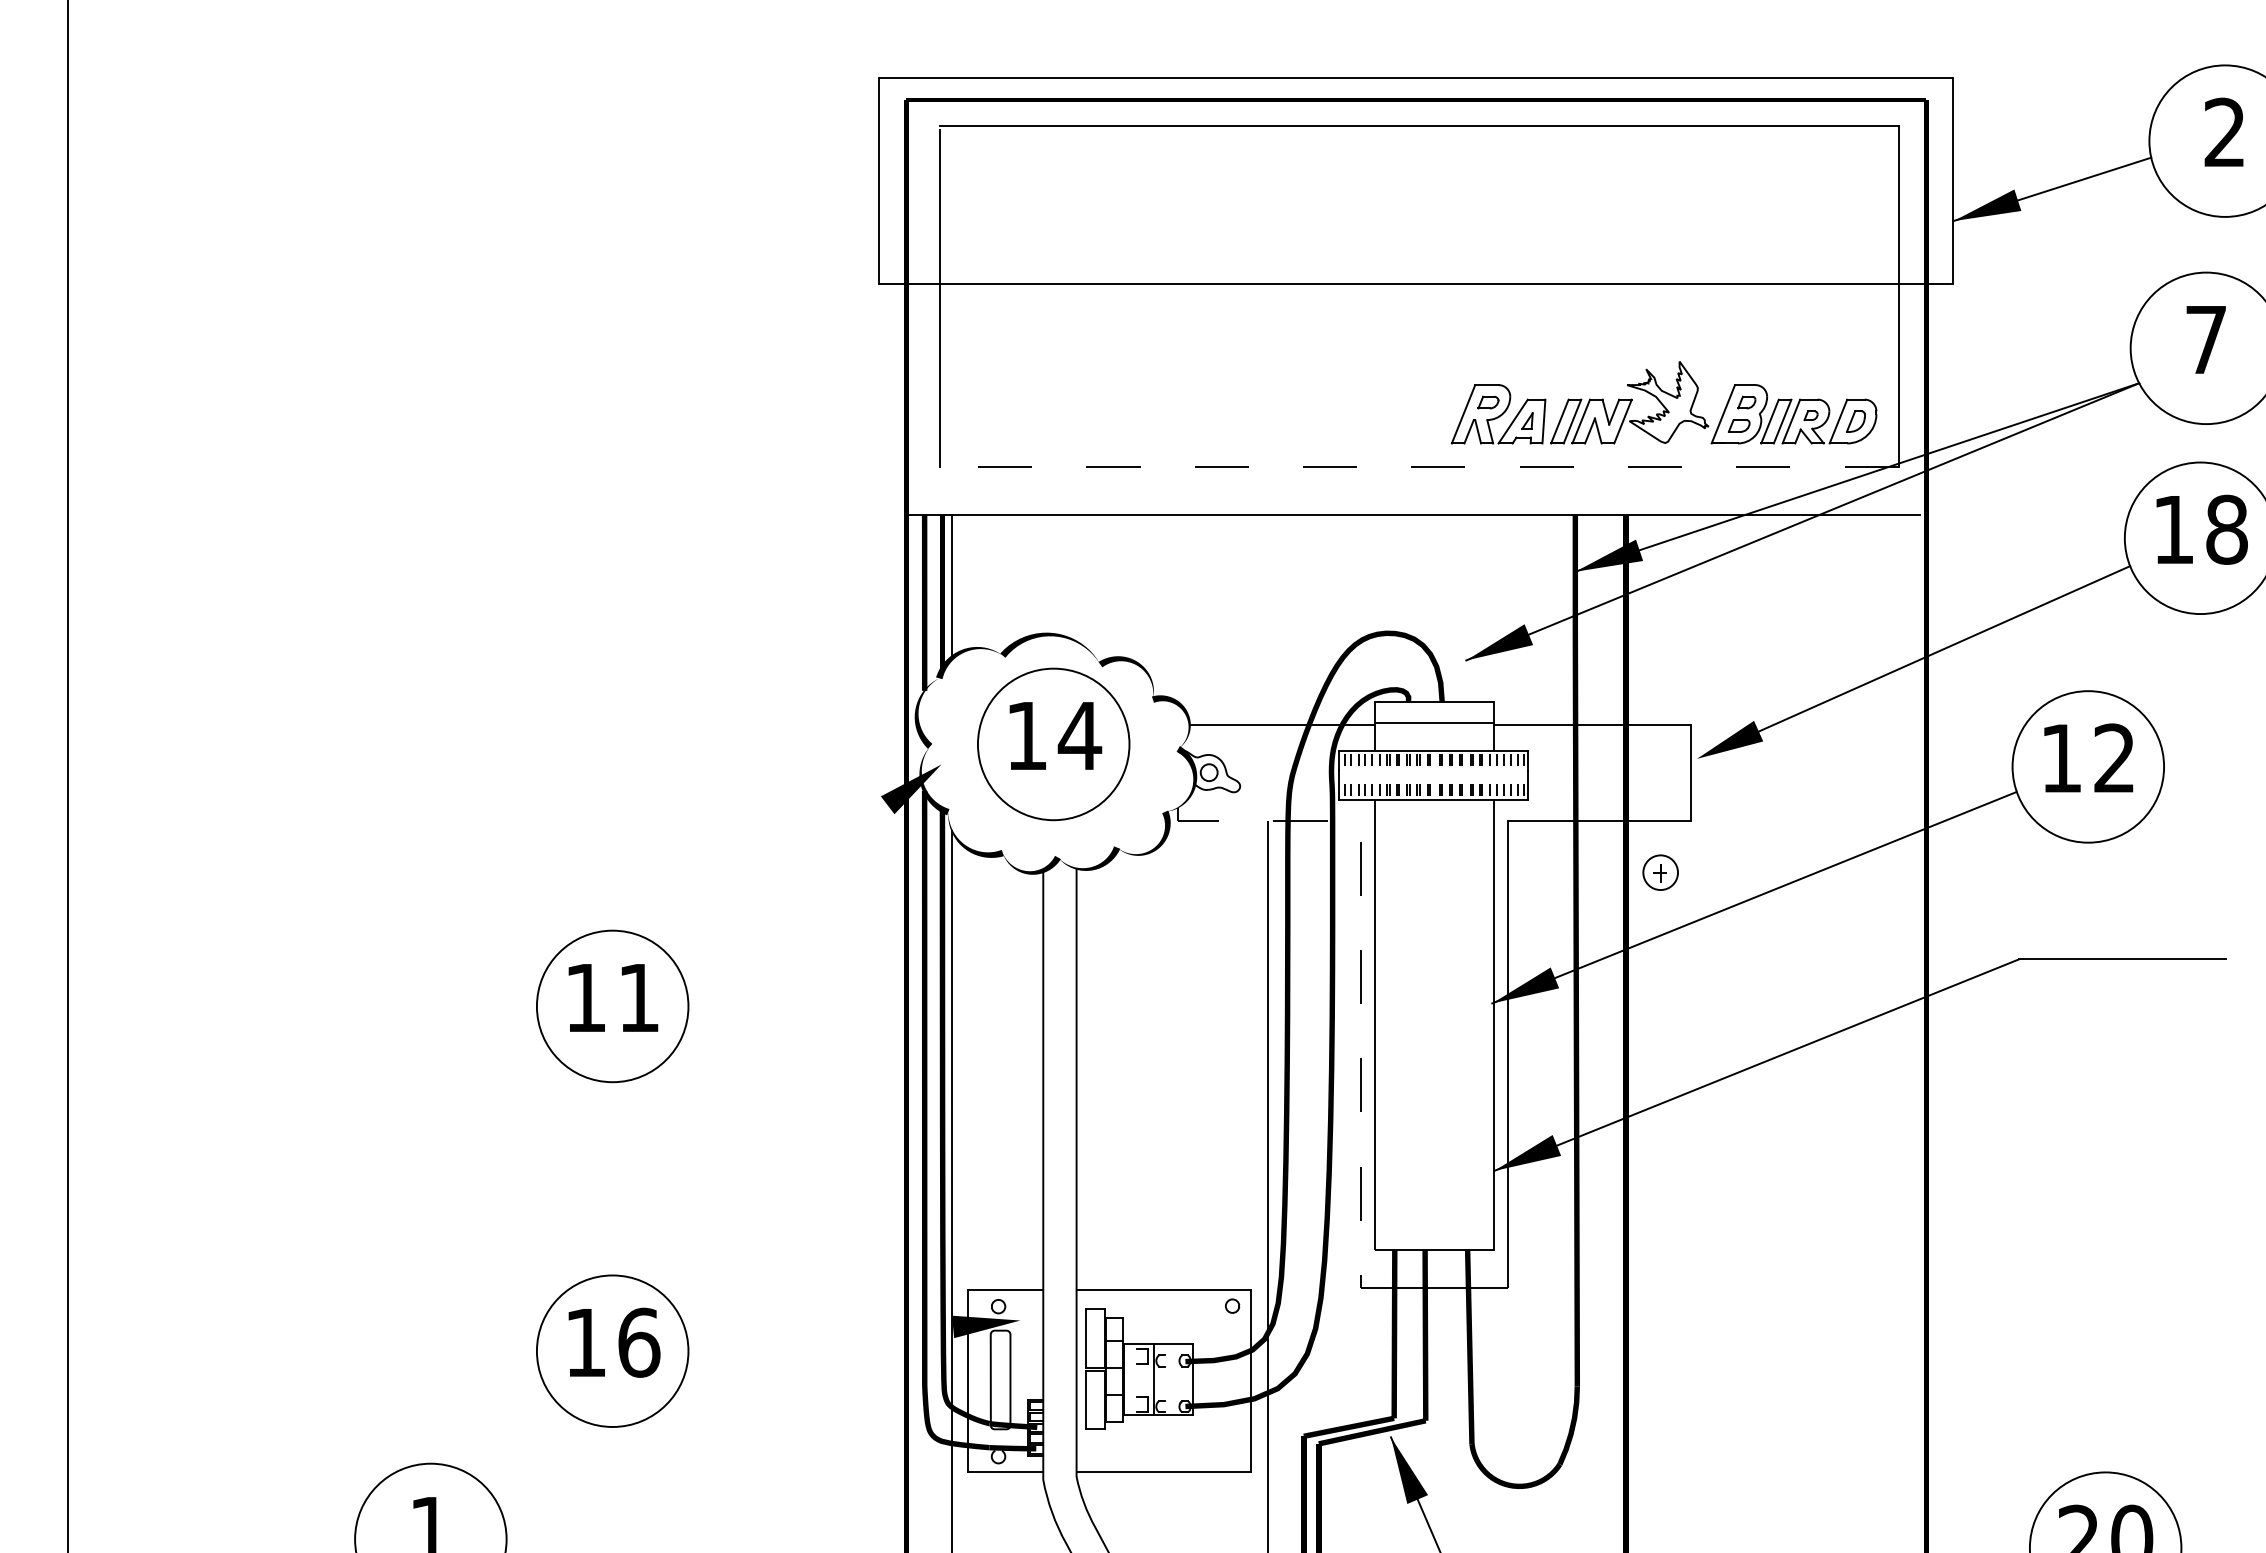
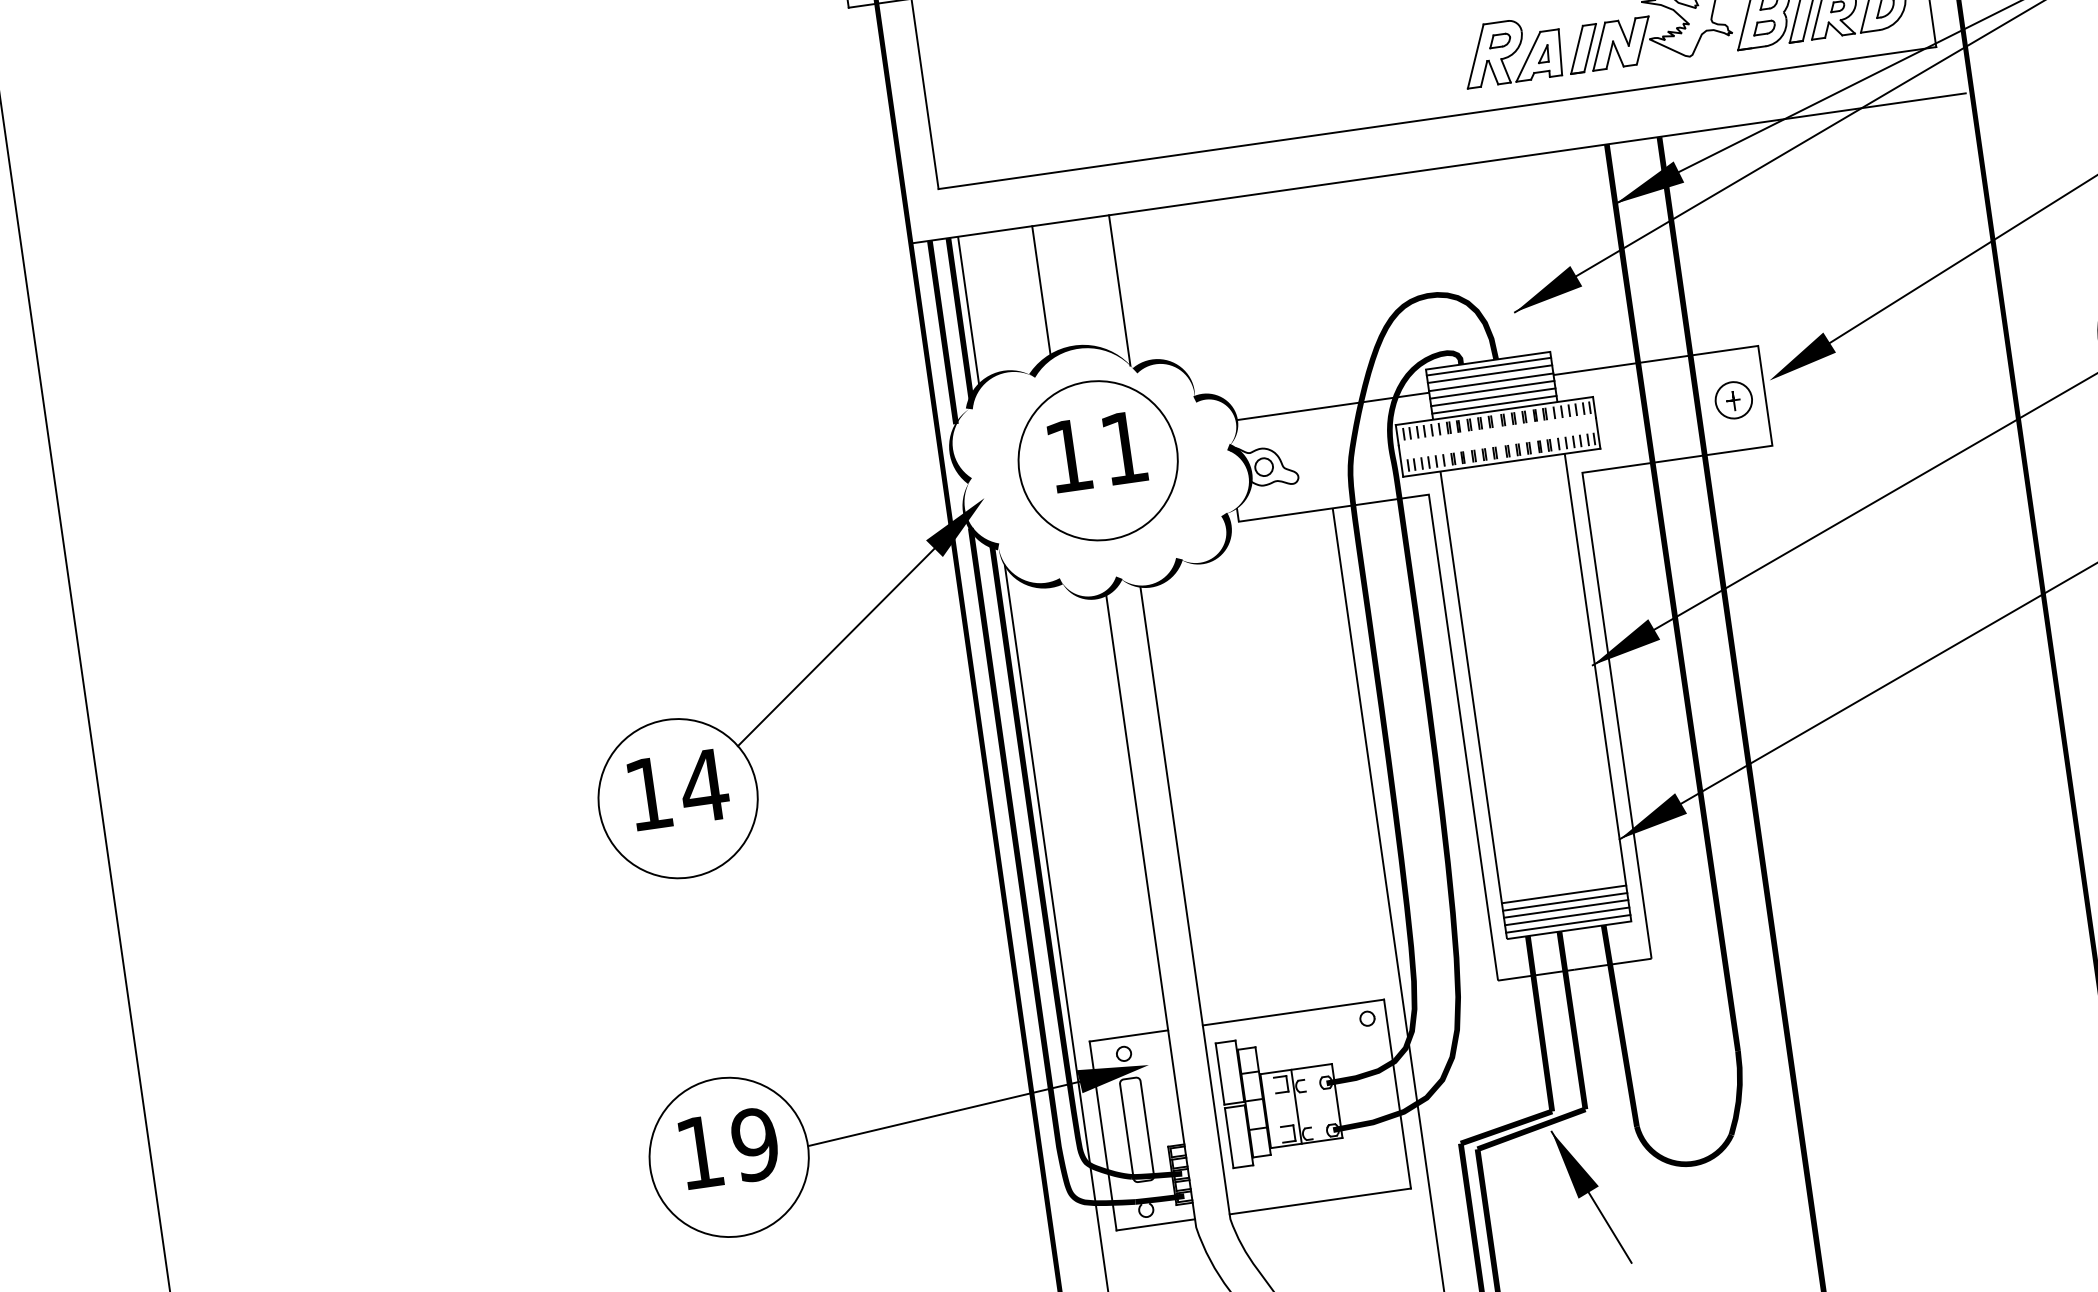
line: (1418, 467) -> (1436, 118), dashed -> solid
line: (1023, 577) -> (1042, 291), added
line: (1096, 586) -> (1119, 290), added
line: (1434, 708) -> (1489, 367), added
line: (1434, 715) -> (1490, 374), added
line: (1434, 730) -> (1492, 389), added
text: (1079, 735) -> (1123, 447), 14 -> 11
line: (1434, 737) -> (1493, 397), added
line: (1434, 744) -> (1494, 404), added
part: (1660, 872) -> (1733, 400), moved
line: (781, 884) -> (835, 646), added
line: (1360, 955) -> (1448, 634), dashed -> solid
text: (638, 997) -> (703, 785), 11 -> 14
line: (1434, 1215) -> (1564, 894), added
line: (1434, 1222) -> (1565, 901), added
line: (1434, 1229) -> (1566, 909), added
line: (1434, 1236) -> (1567, 916), added
line: (1434, 1243) -> (1568, 923), added
line: (821, 1338) -> (944, 1113), added
text: (639, 1342) -> (755, 1144), 16 -> 19

